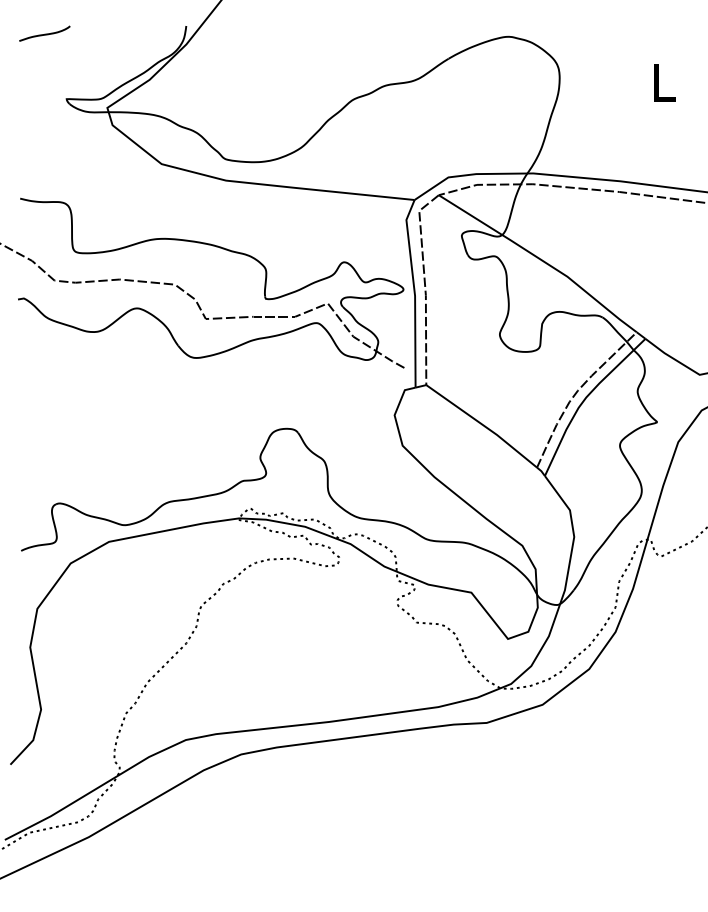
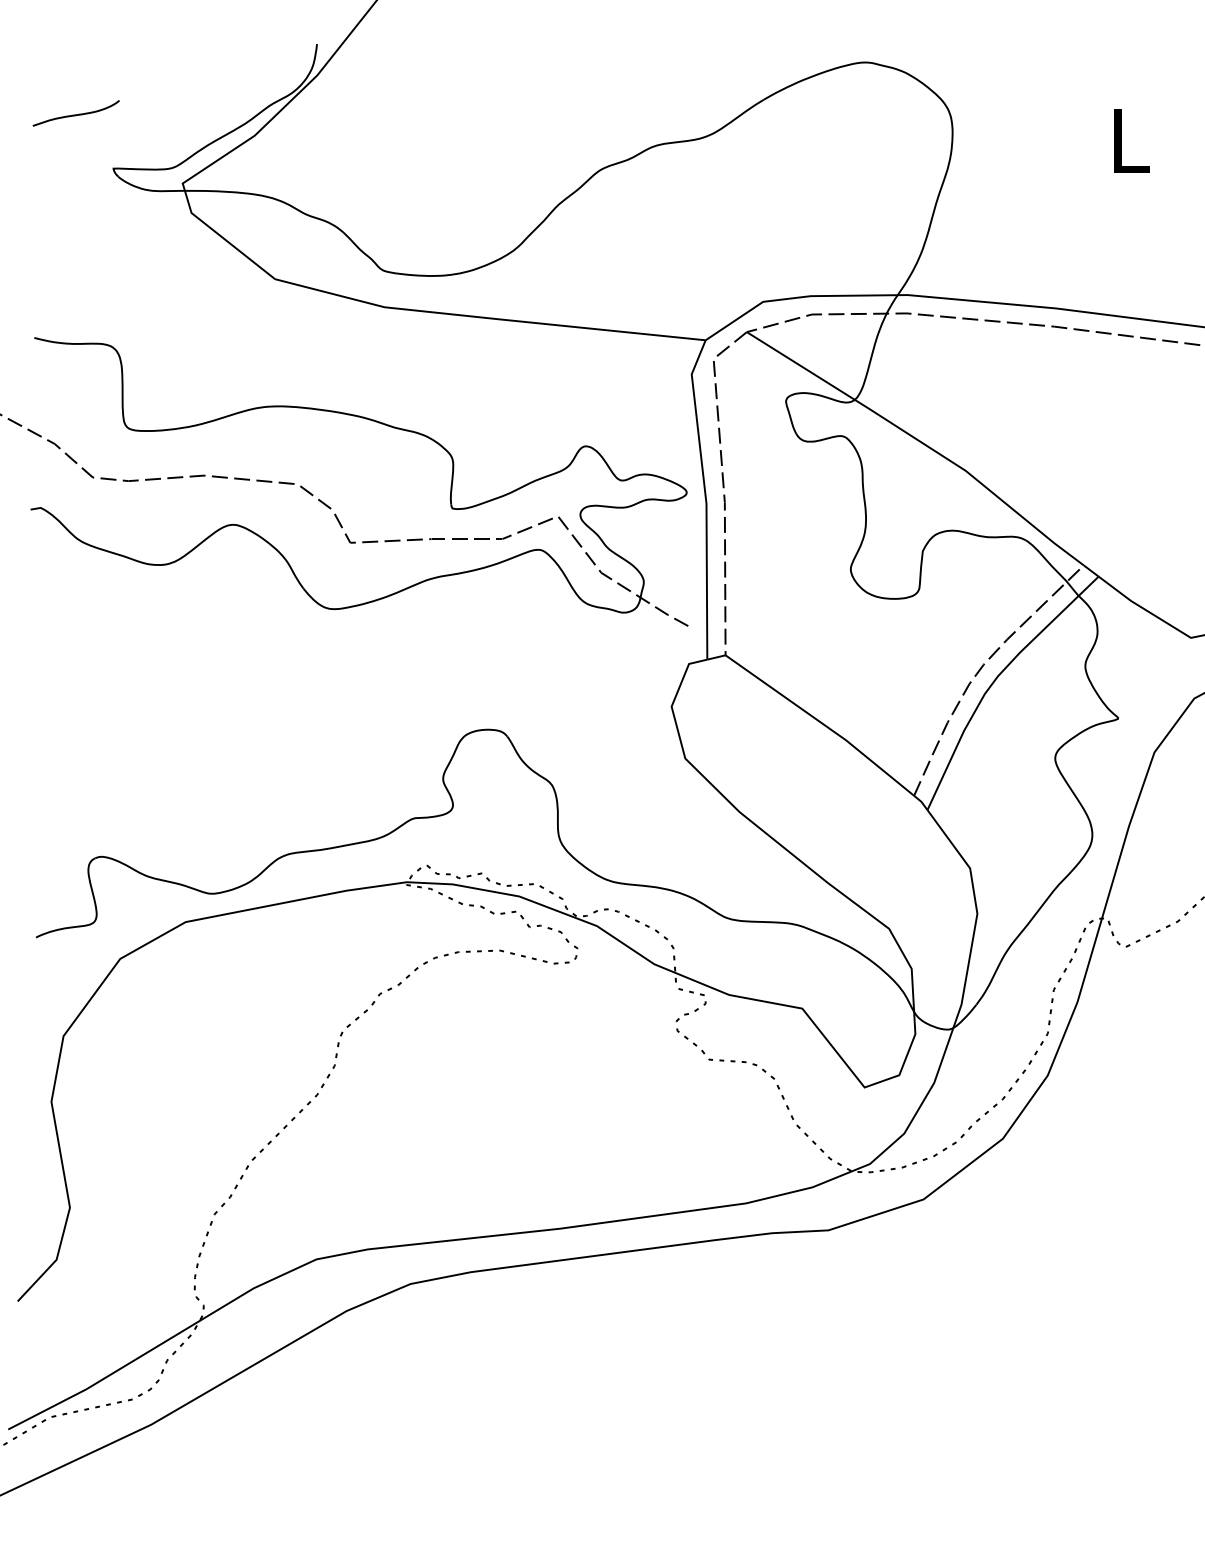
curve: (44, 33) -> (75, 113), moved

